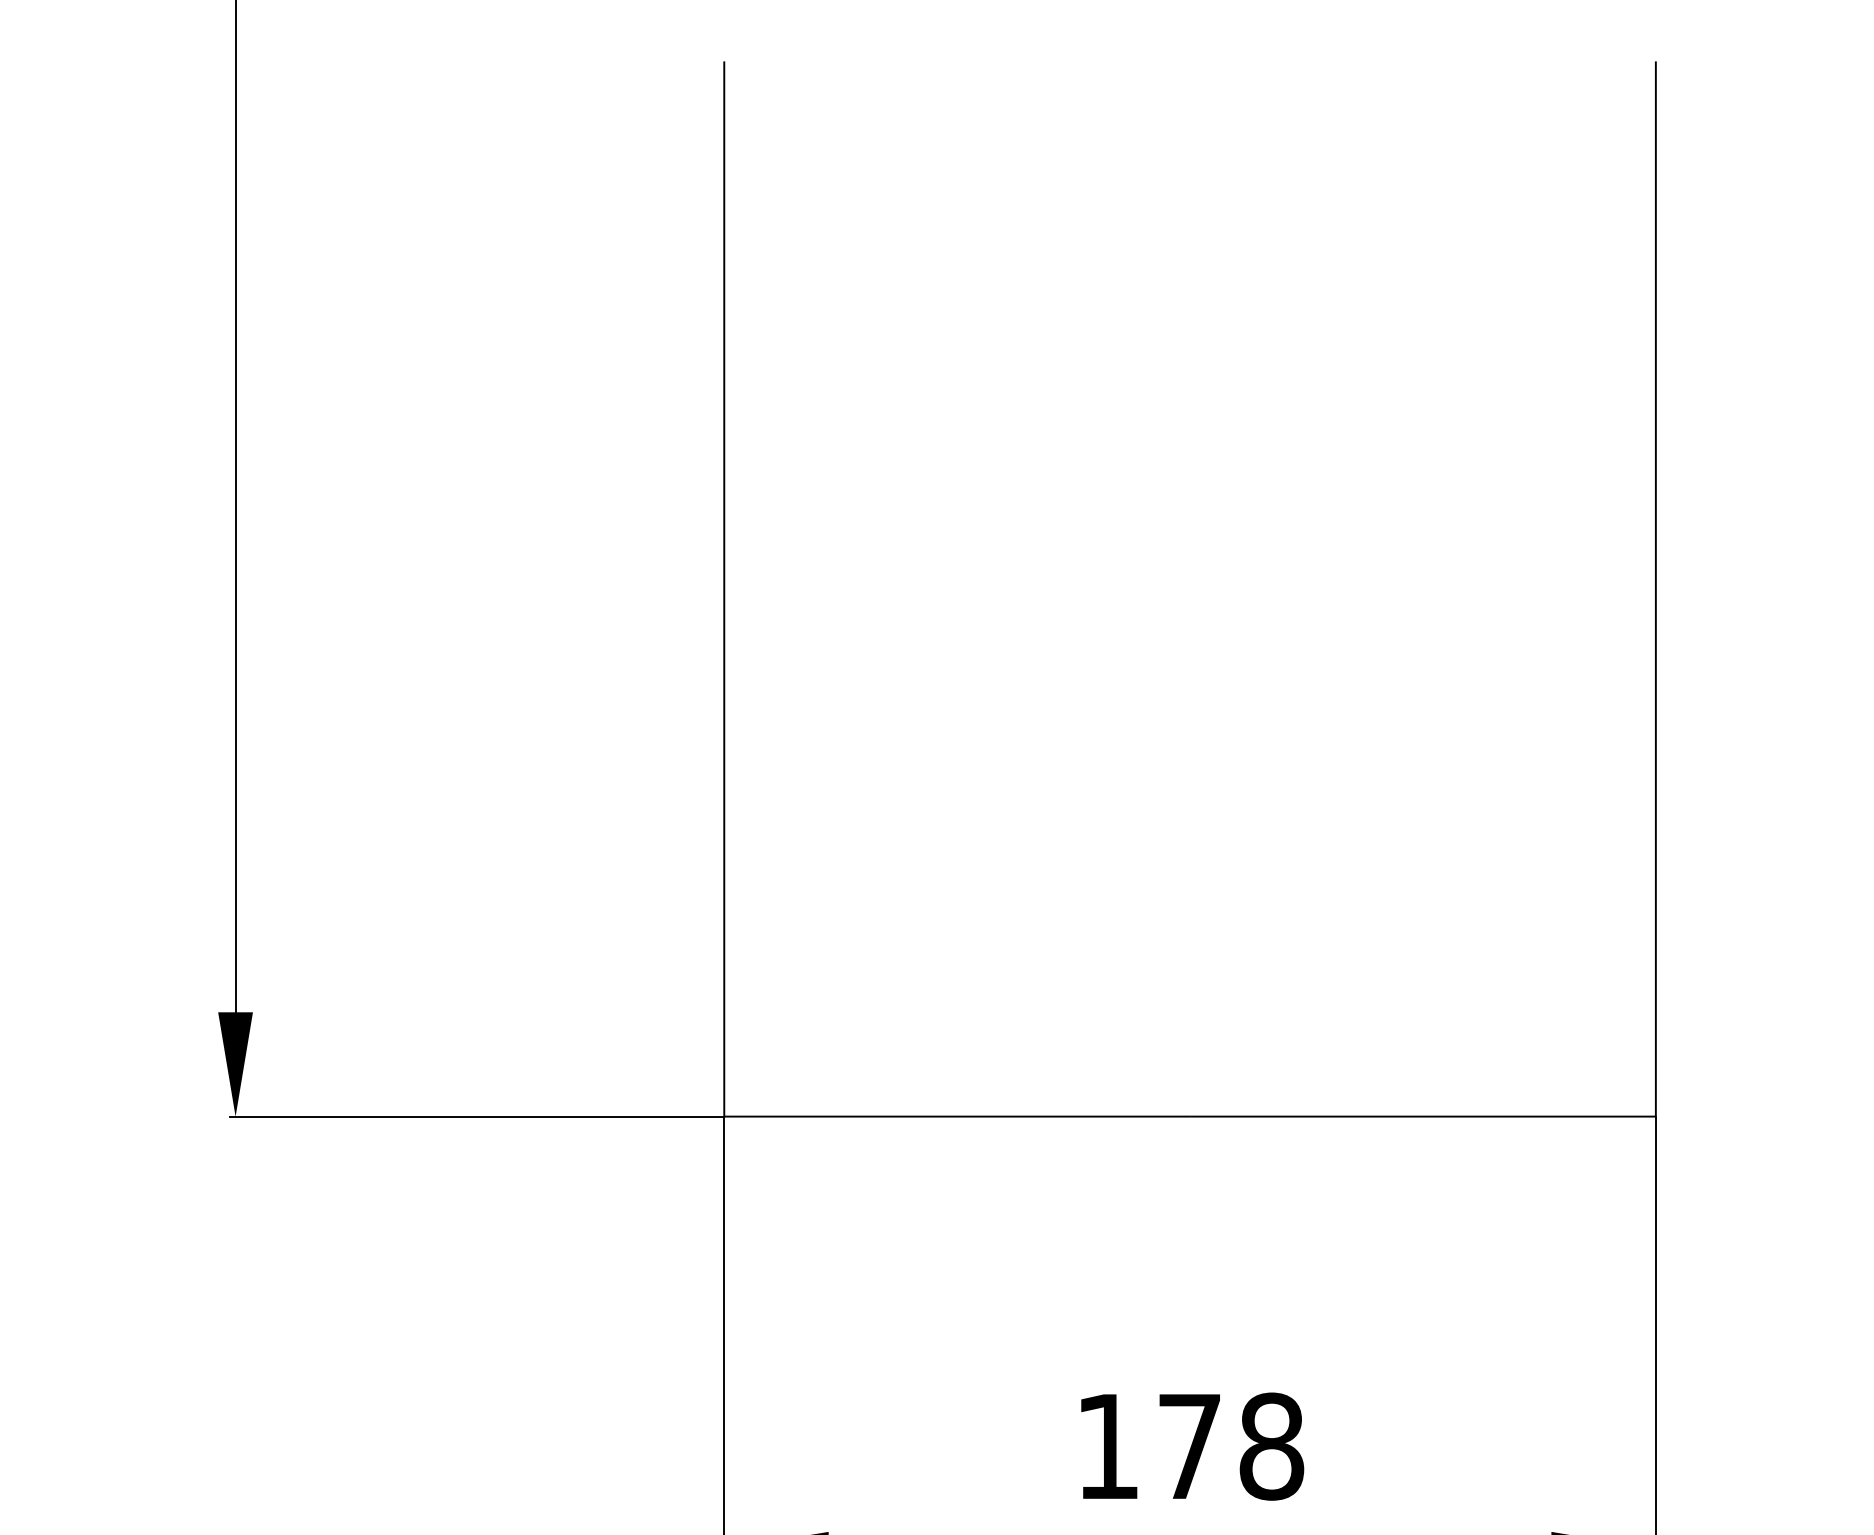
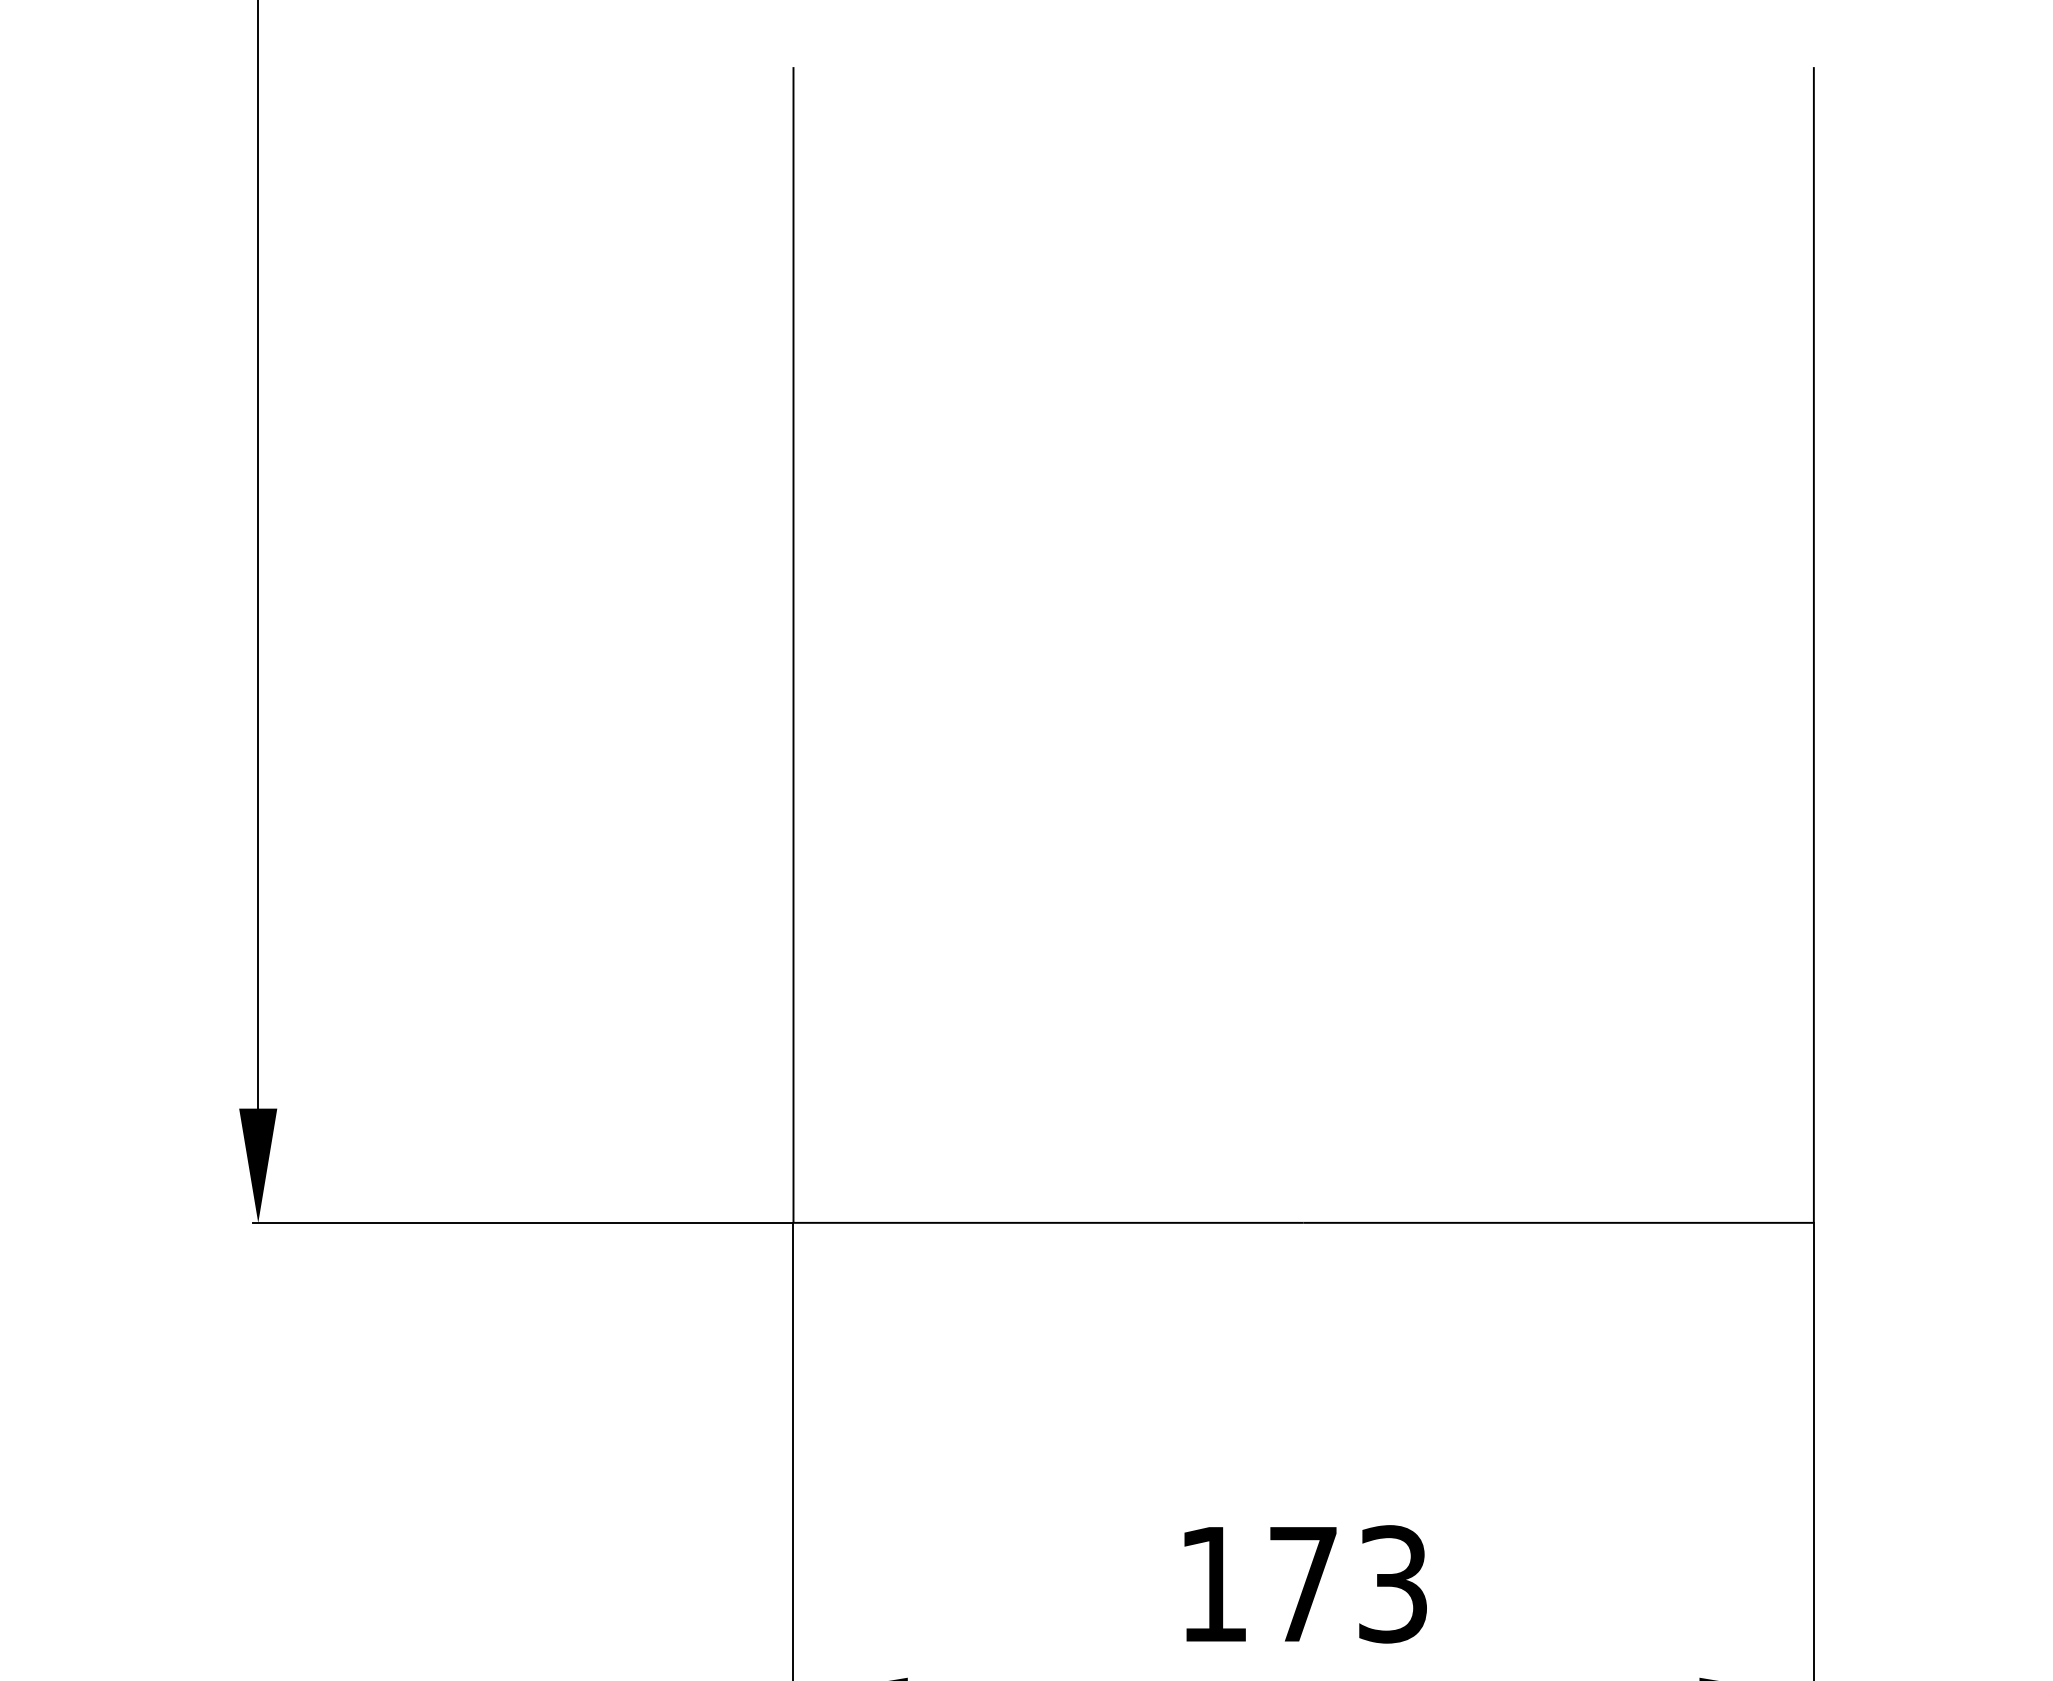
text: (1272, 1446) -> (1393, 1584), 178 -> 173

